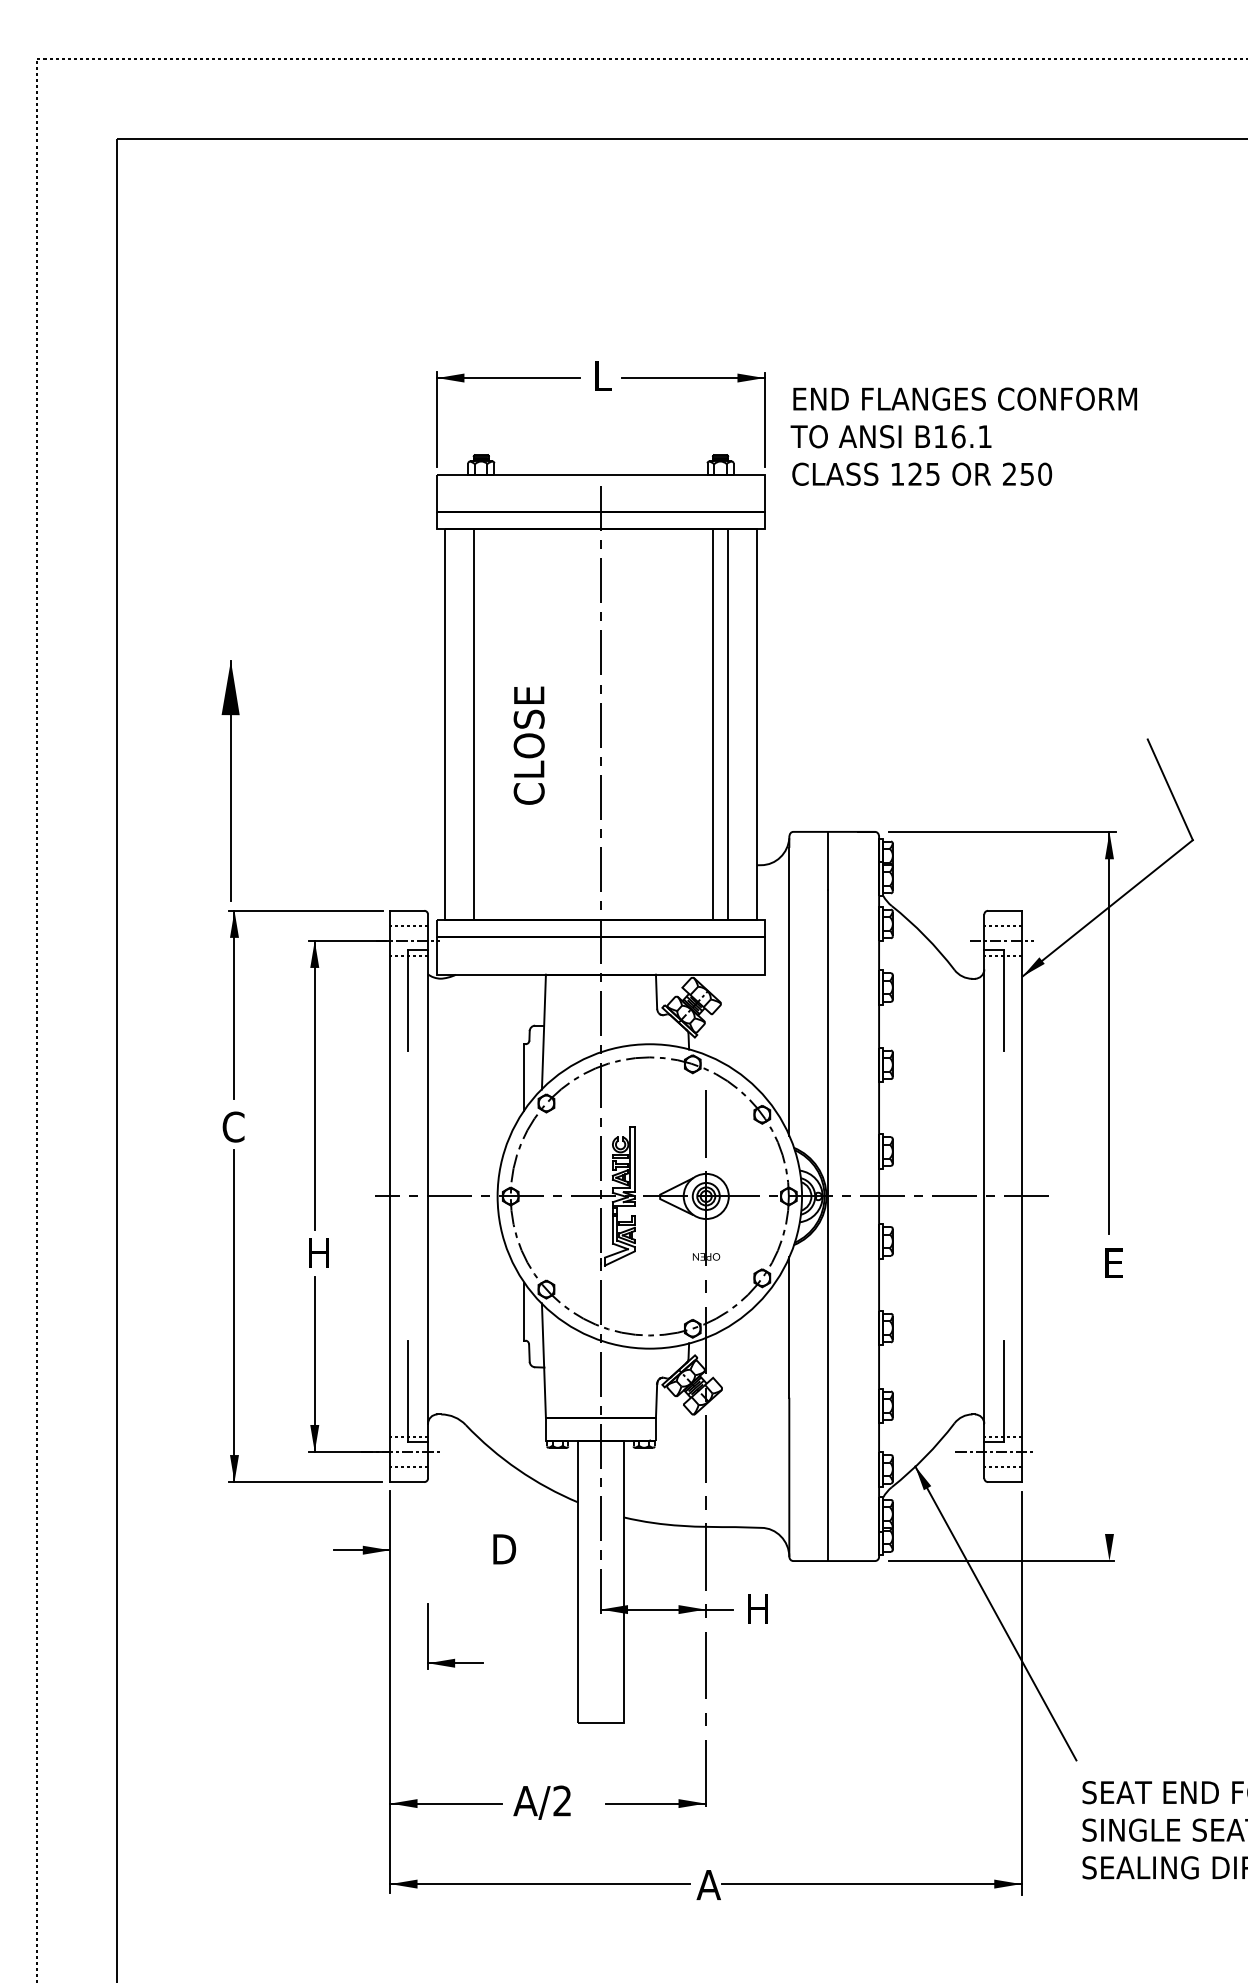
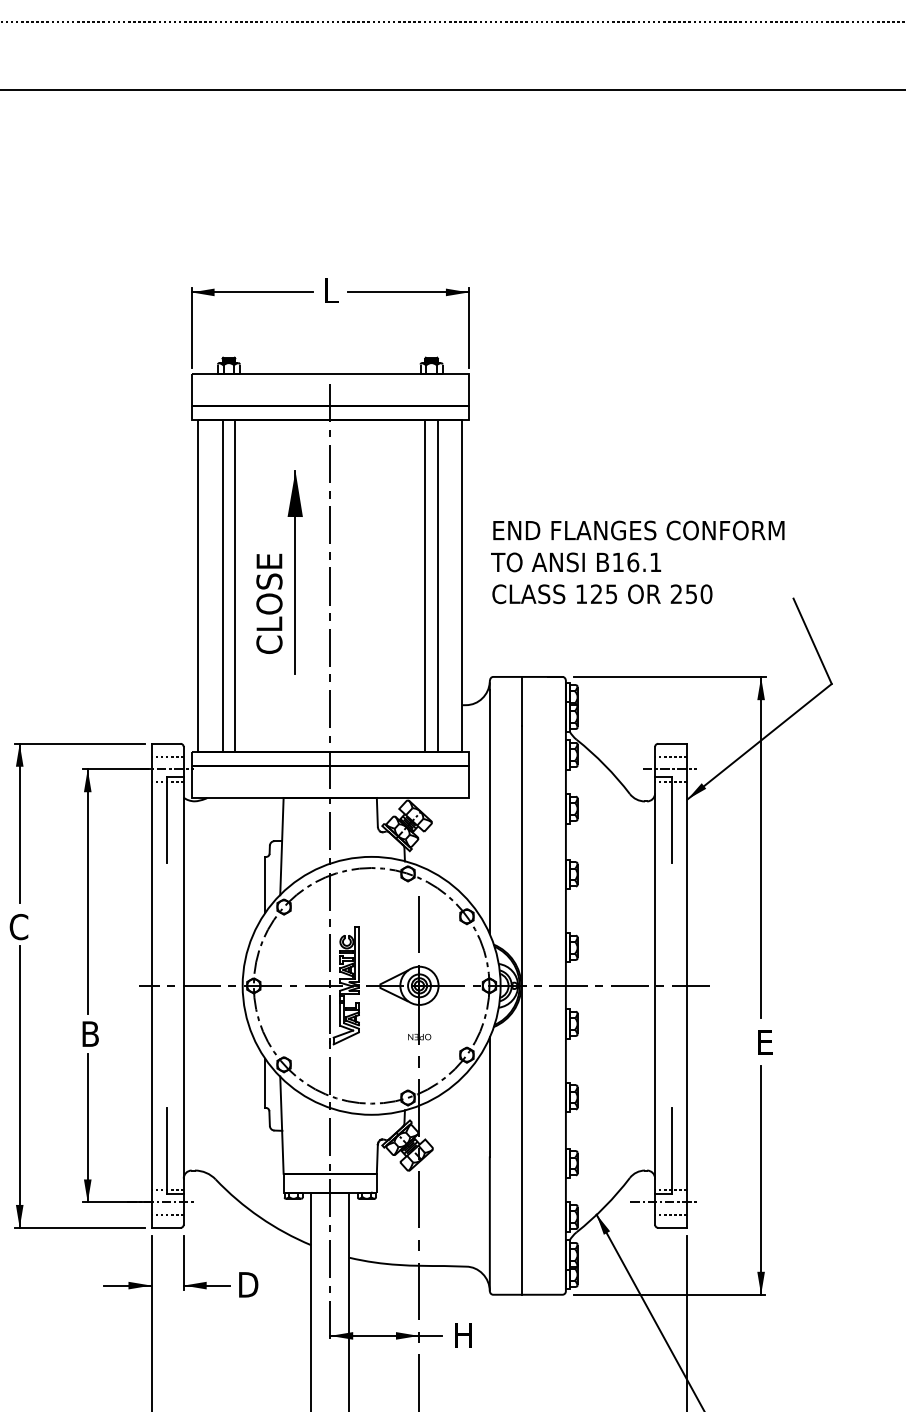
text: (963, 436) -> (637, 562), moved
line: (488, 724) -> (234, 585), added
part: (230, 780) -> (295, 572), moved
text: (318, 1253) -> (90, 1034), H -> B
line: (1109, 1425) -> (761, 1179), added
part: (454, 1658) -> (206, 1281), moved

